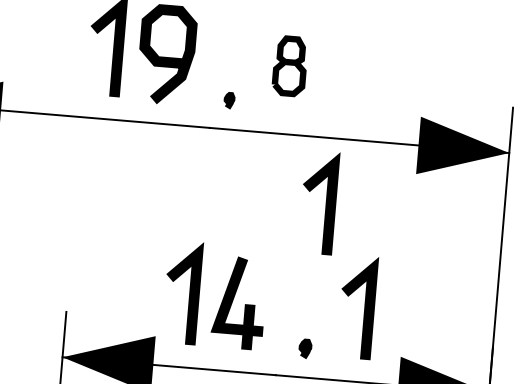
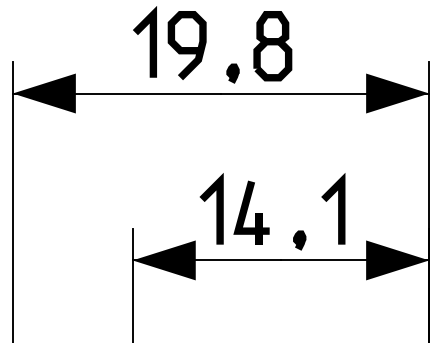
part: (289, 66) -> (272, 46), size x1.67
part: (228, 100) -> (232, 73), size x1.67
line: (325, 202) -> (305, 138), removed
part: (304, 348) -> (299, 240), size x1.43

